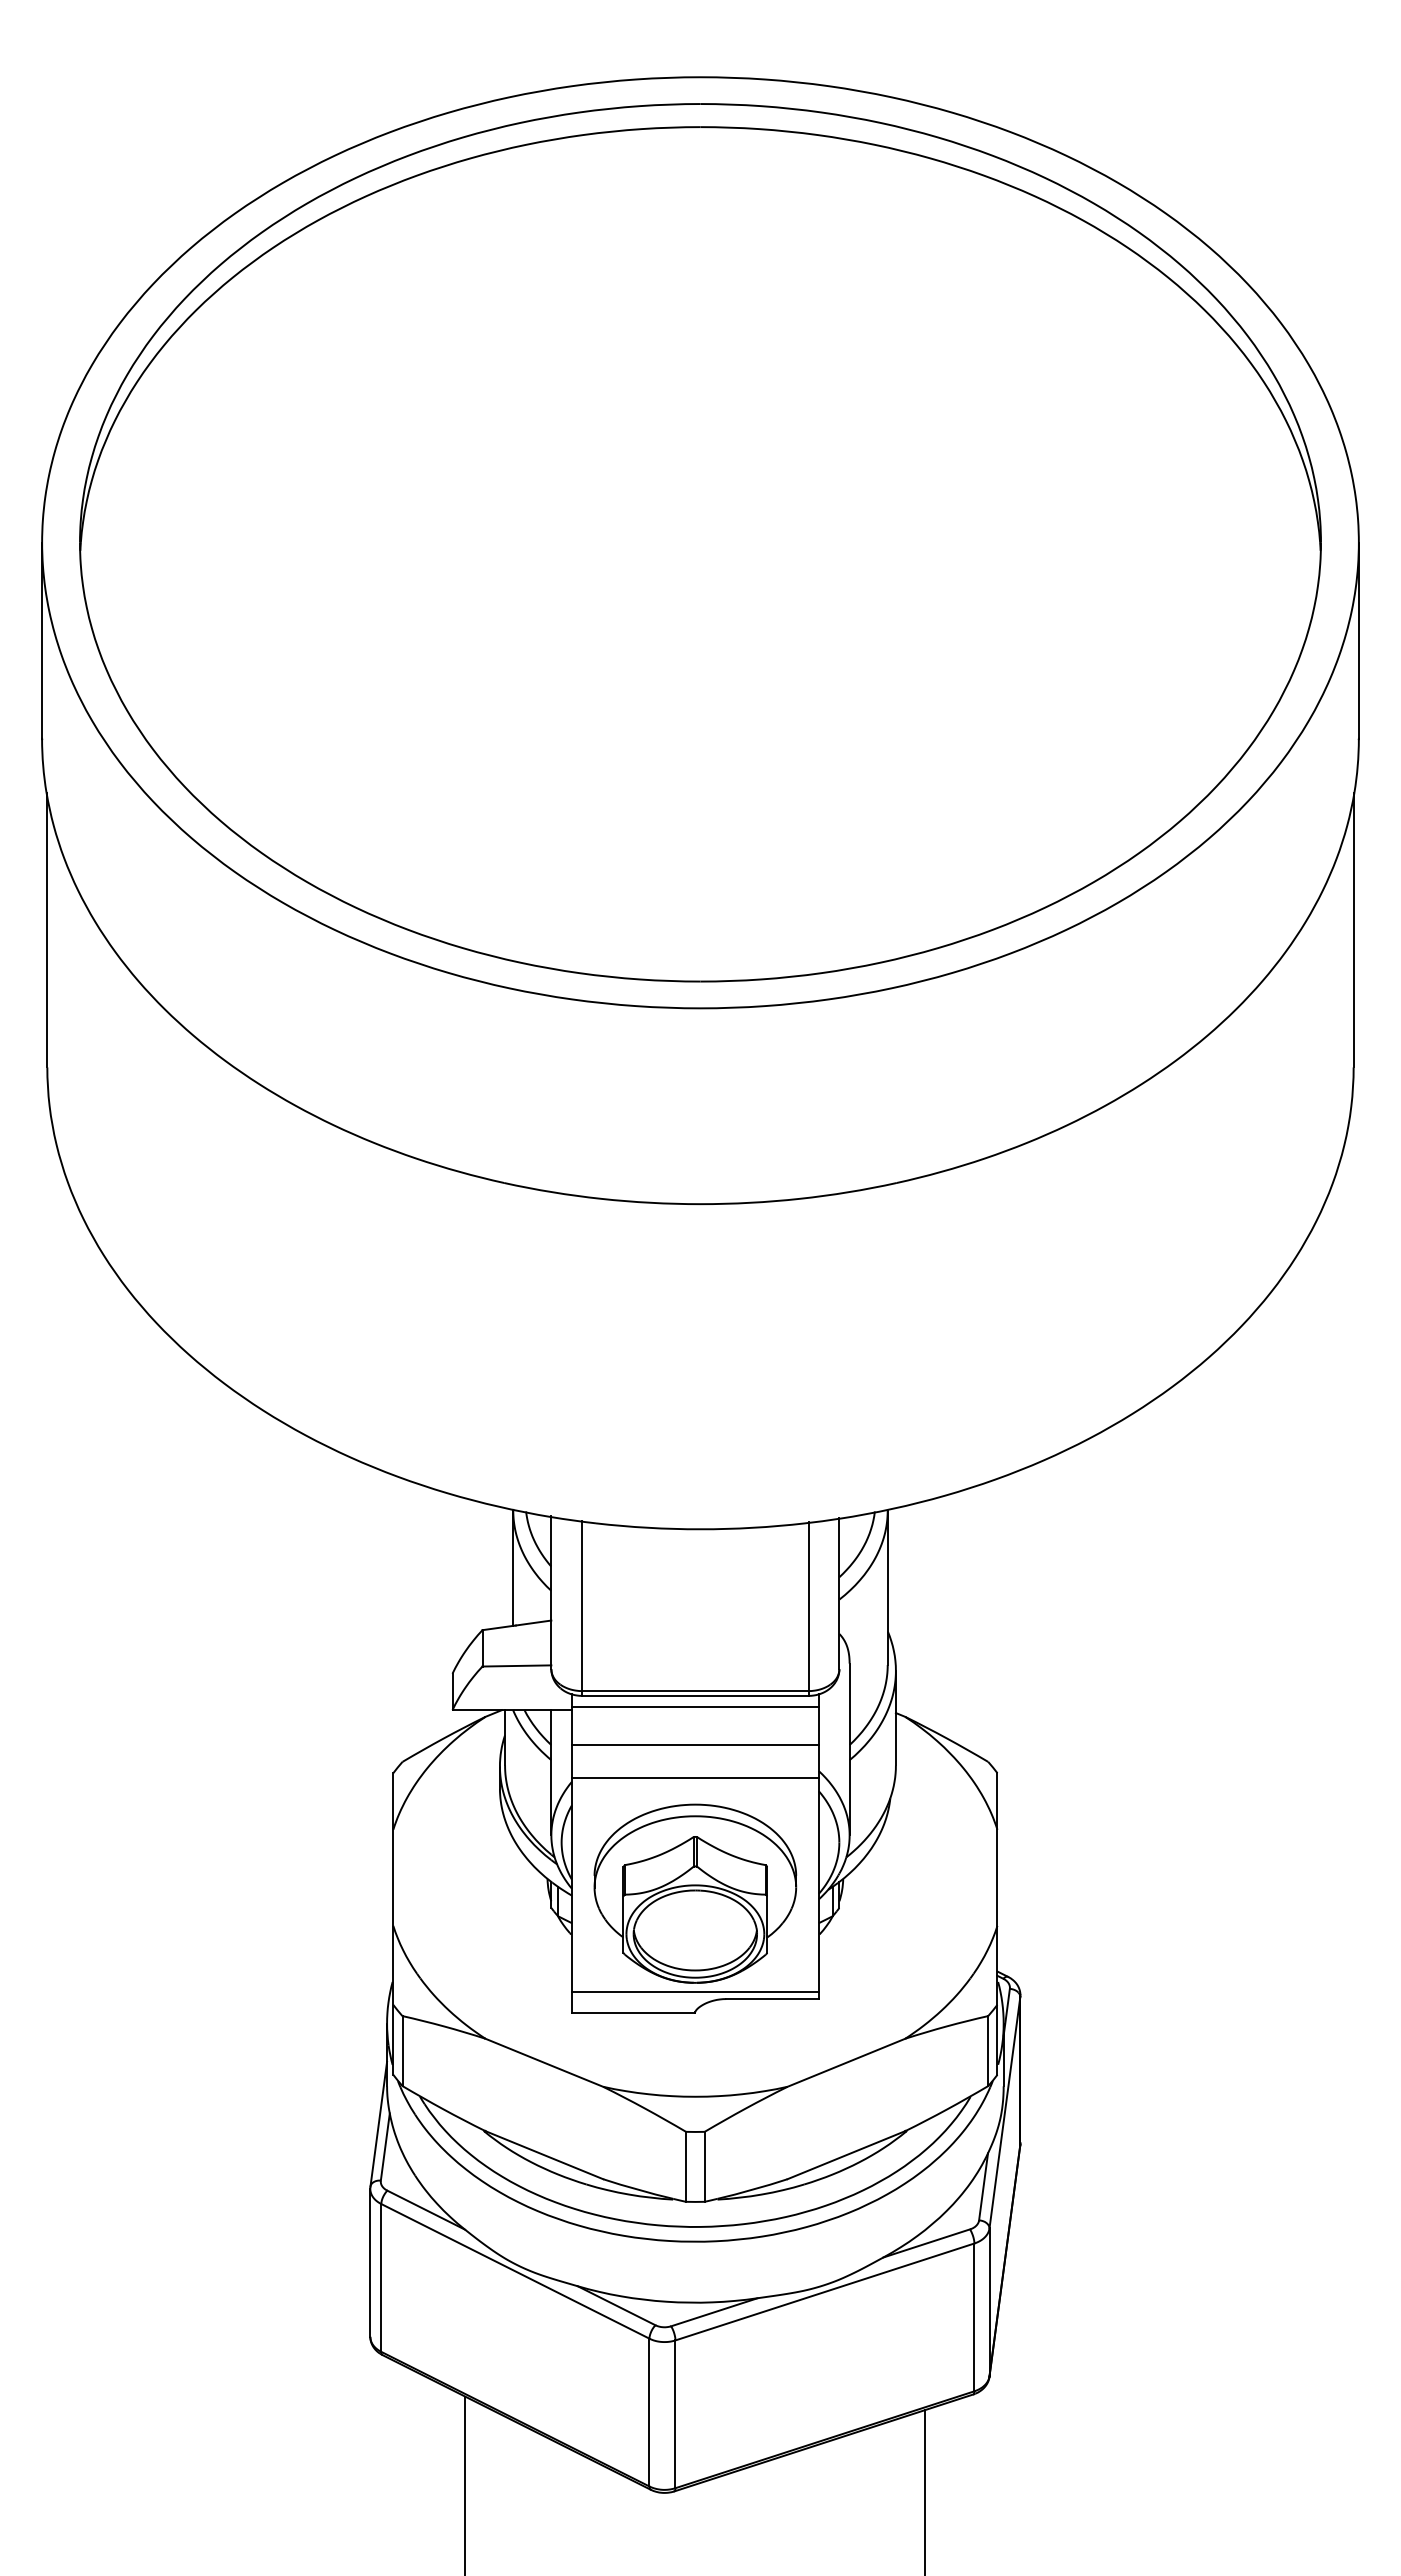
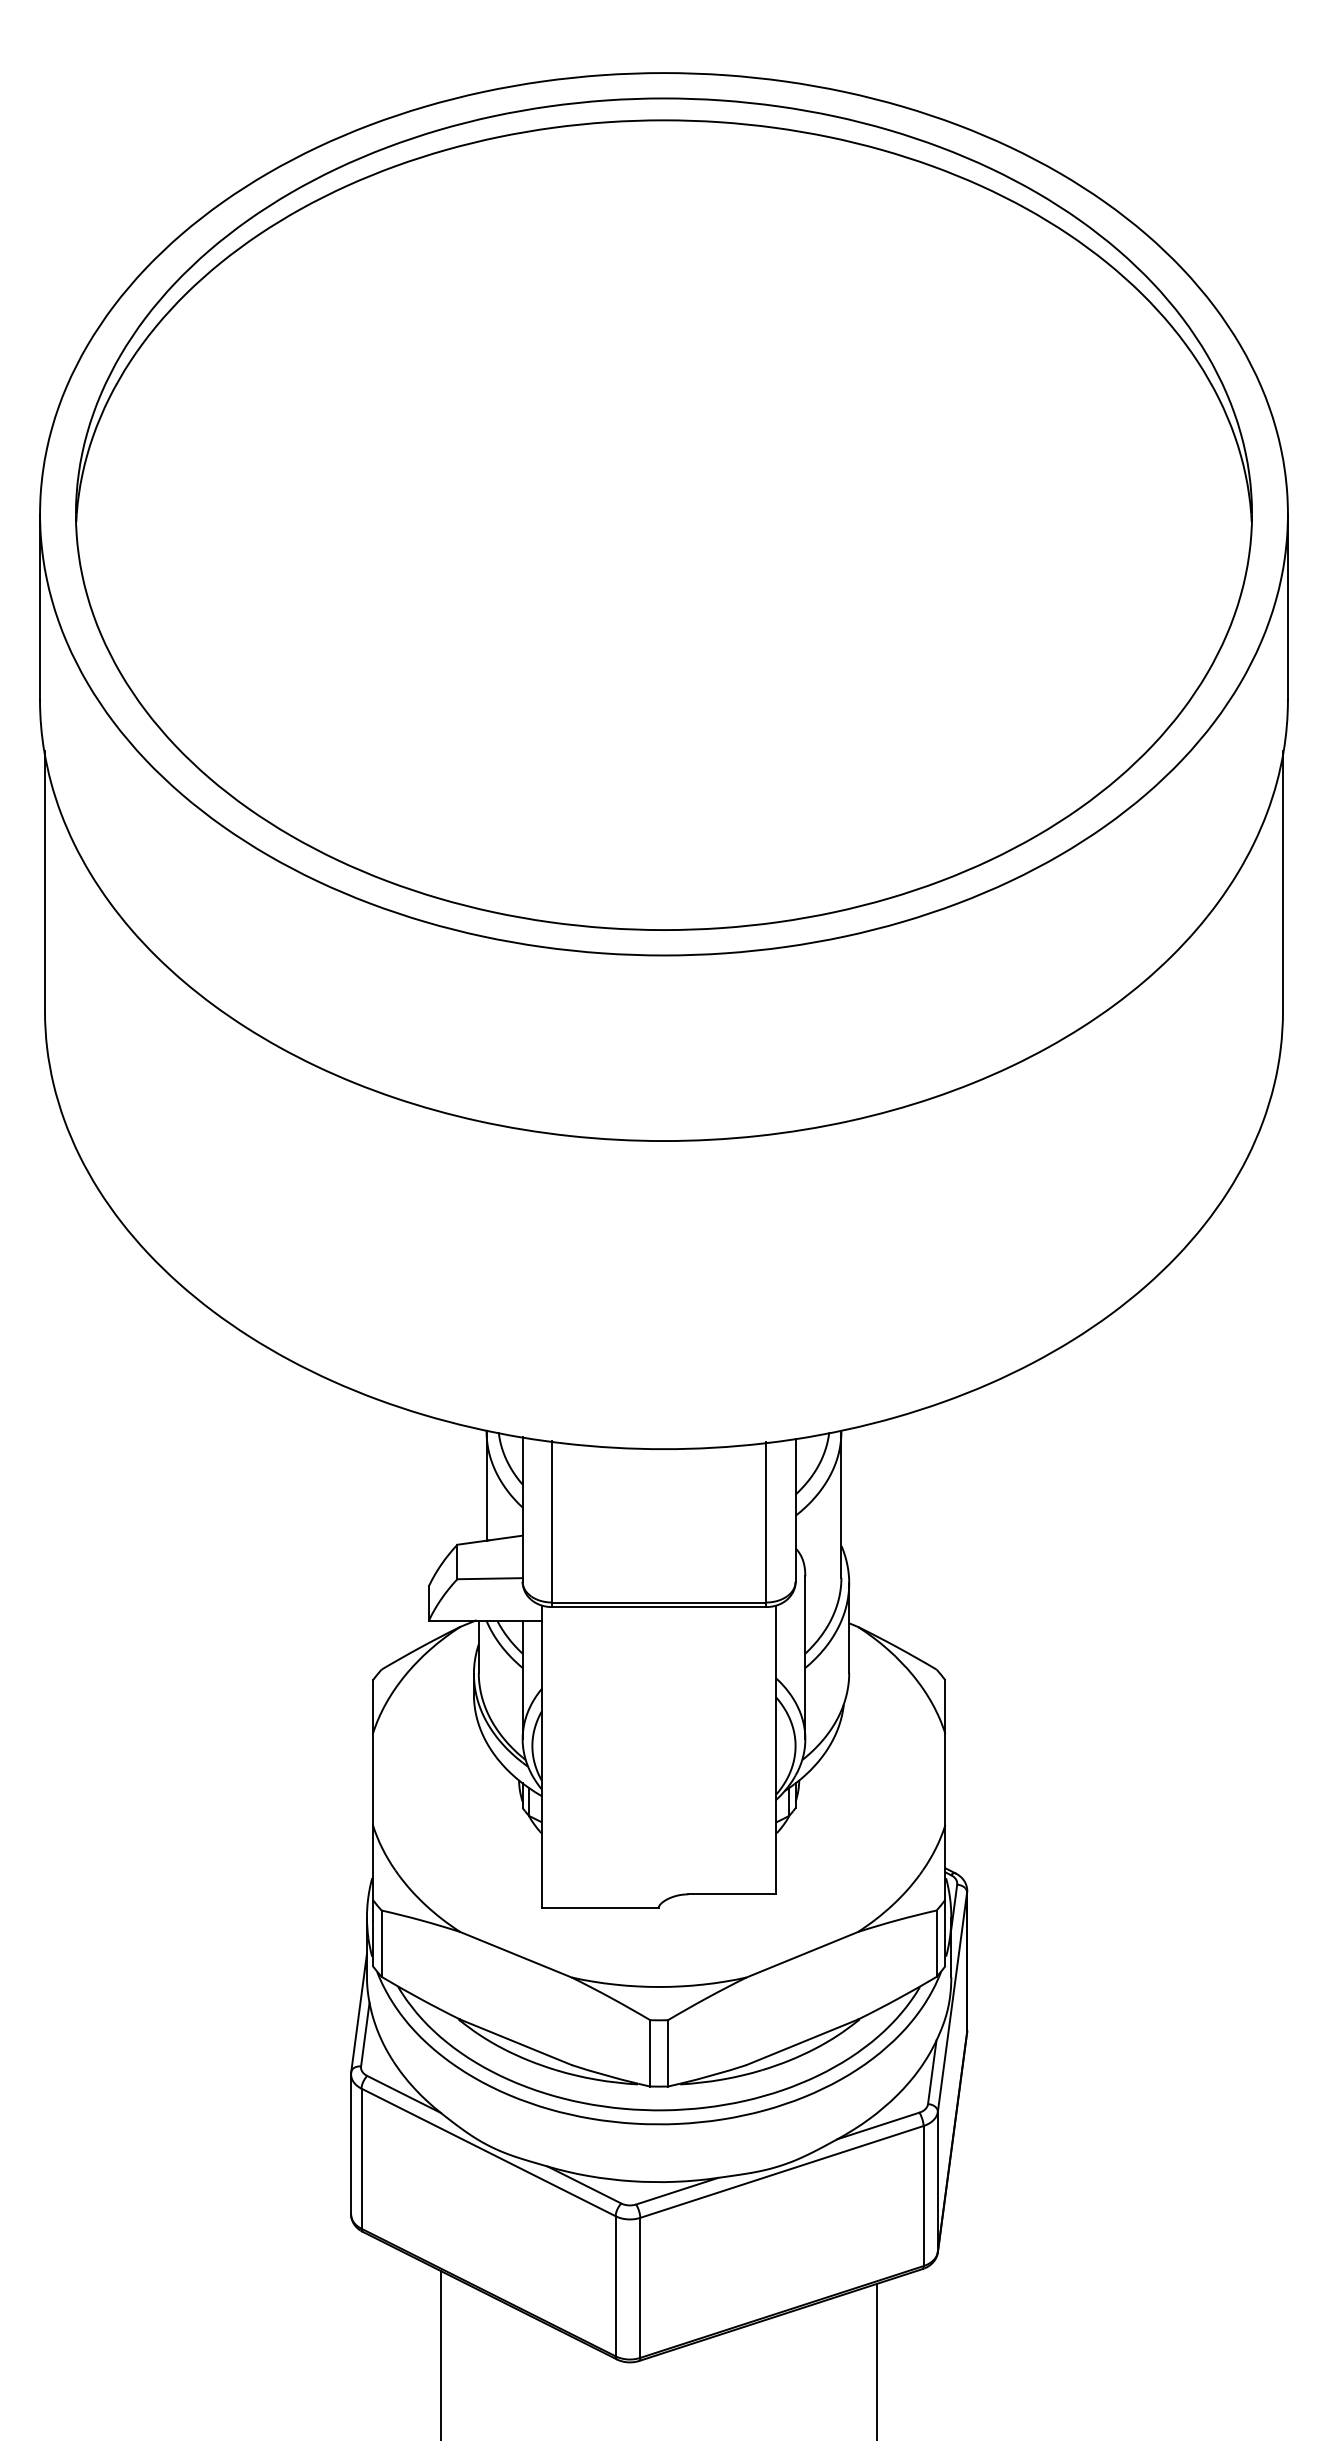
line: (694, 1706) -> (658, 1617), removed
line: (694, 1745) -> (658, 1654), removed
line: (694, 1778) -> (658, 1685), removed
part: (695, 1893) -> (659, 1794), removed
line: (694, 1992) -> (658, 1888), removed

